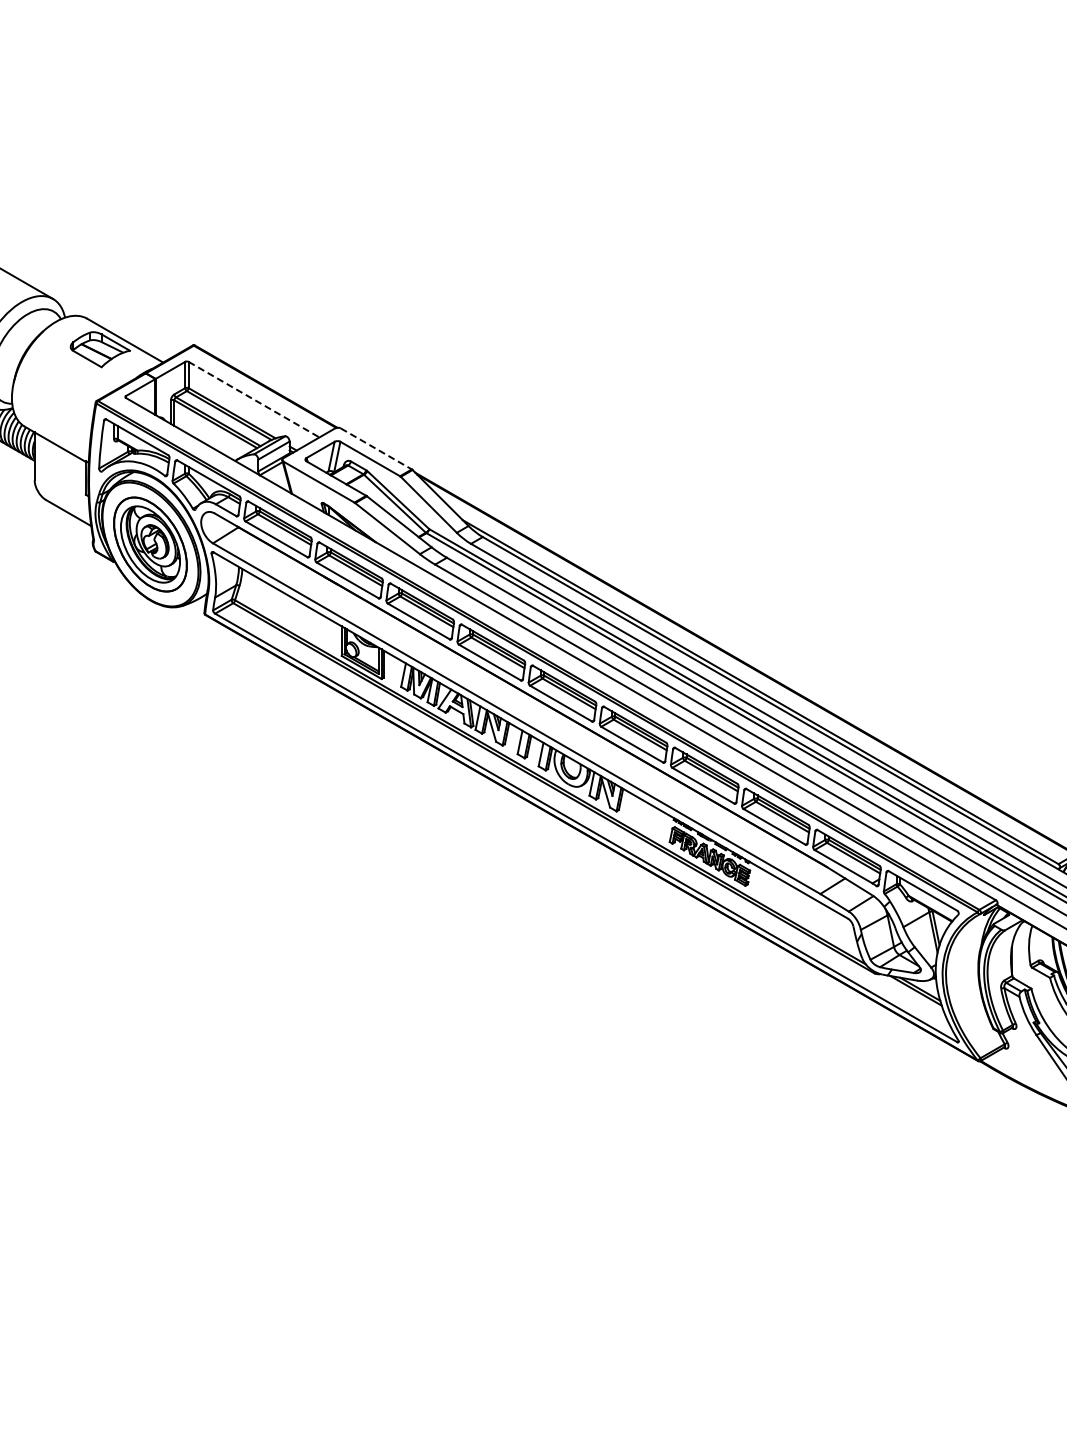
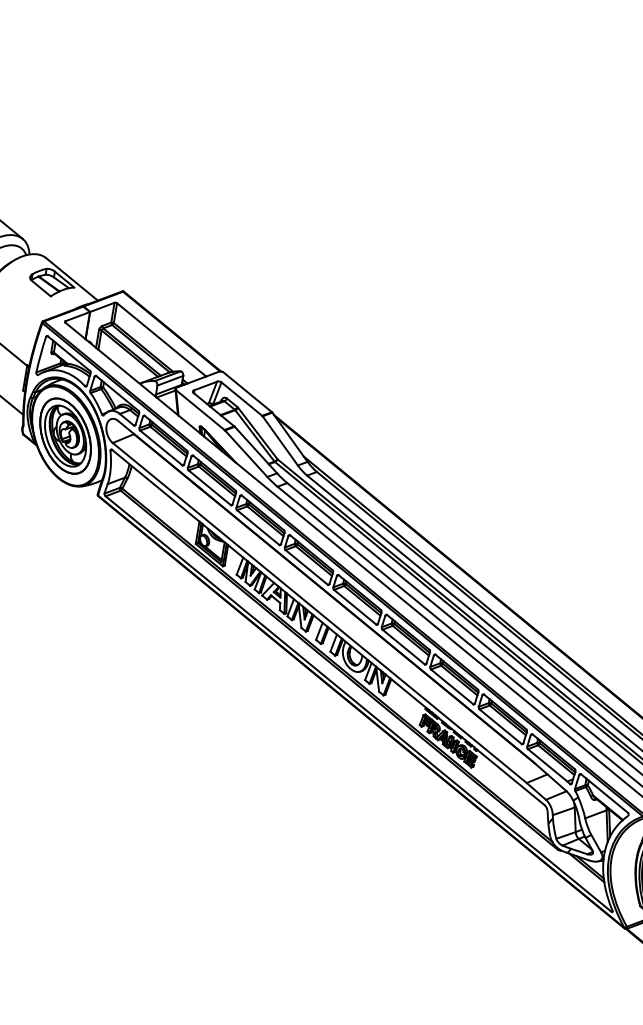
line: (254, 399) -> (162, 339), dashed -> solid
line: (376, 449) -> (247, 392), dashed -> solid

